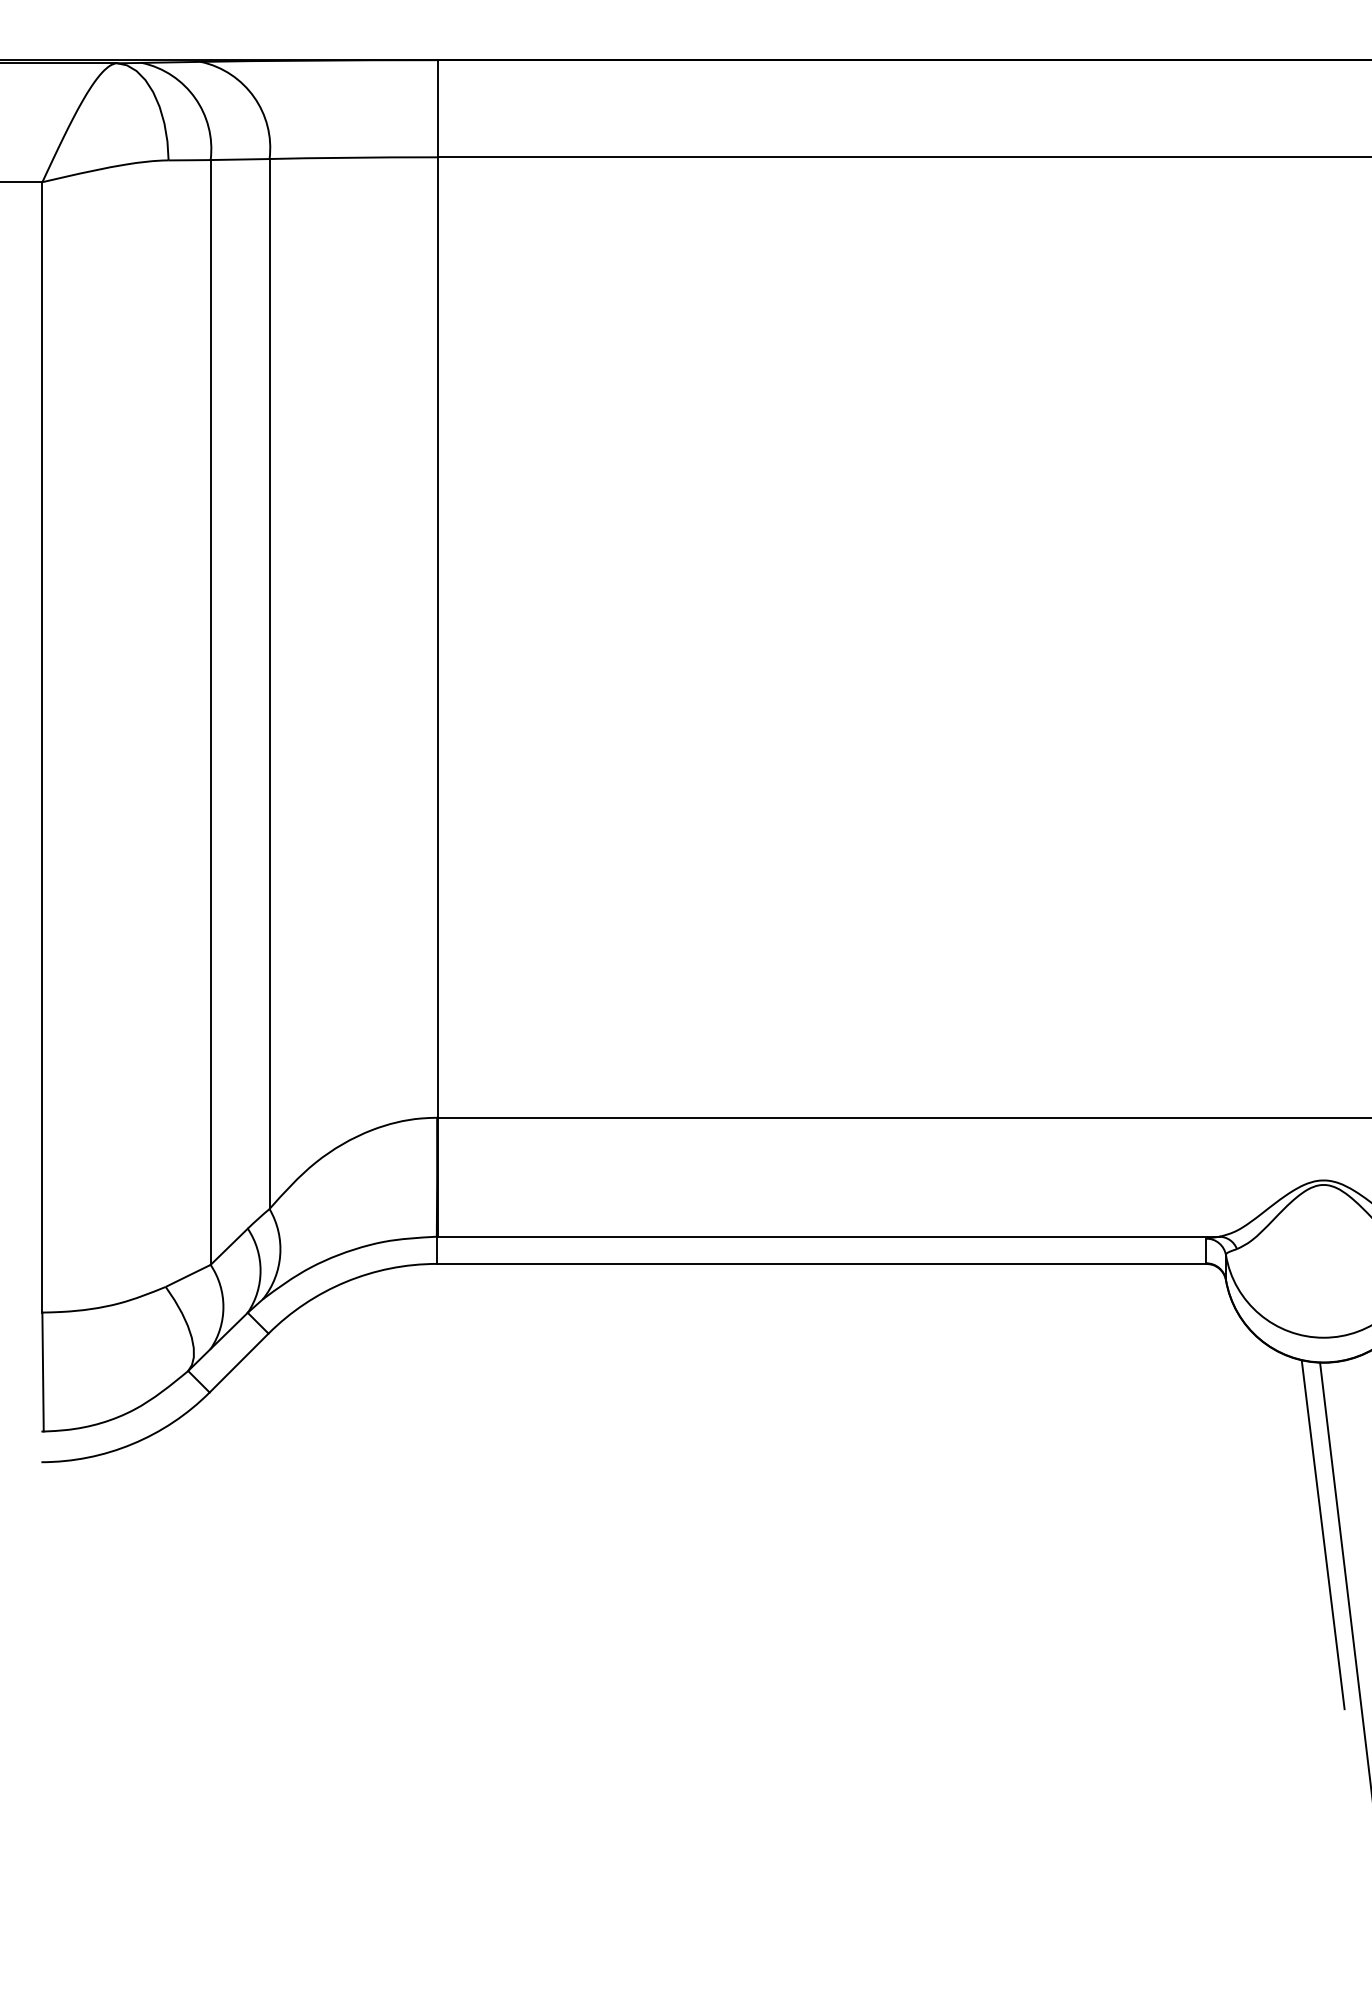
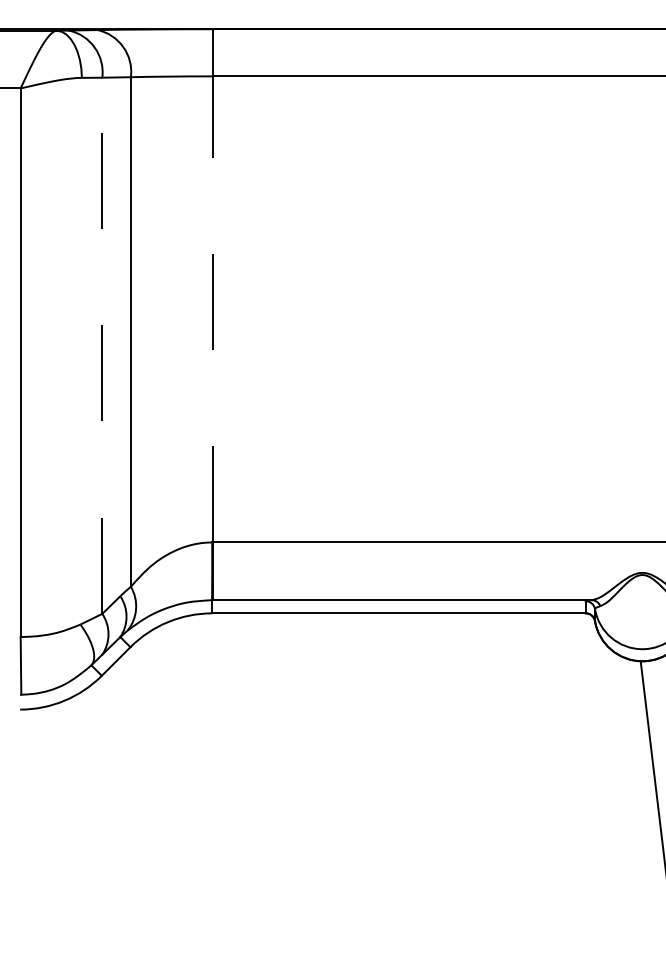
line: (437, 635) -> (212, 308), solid -> dashed
line: (211, 711) -> (102, 345), solid -> dashed
line: (1321, 1534) -> (641, 744), removed

